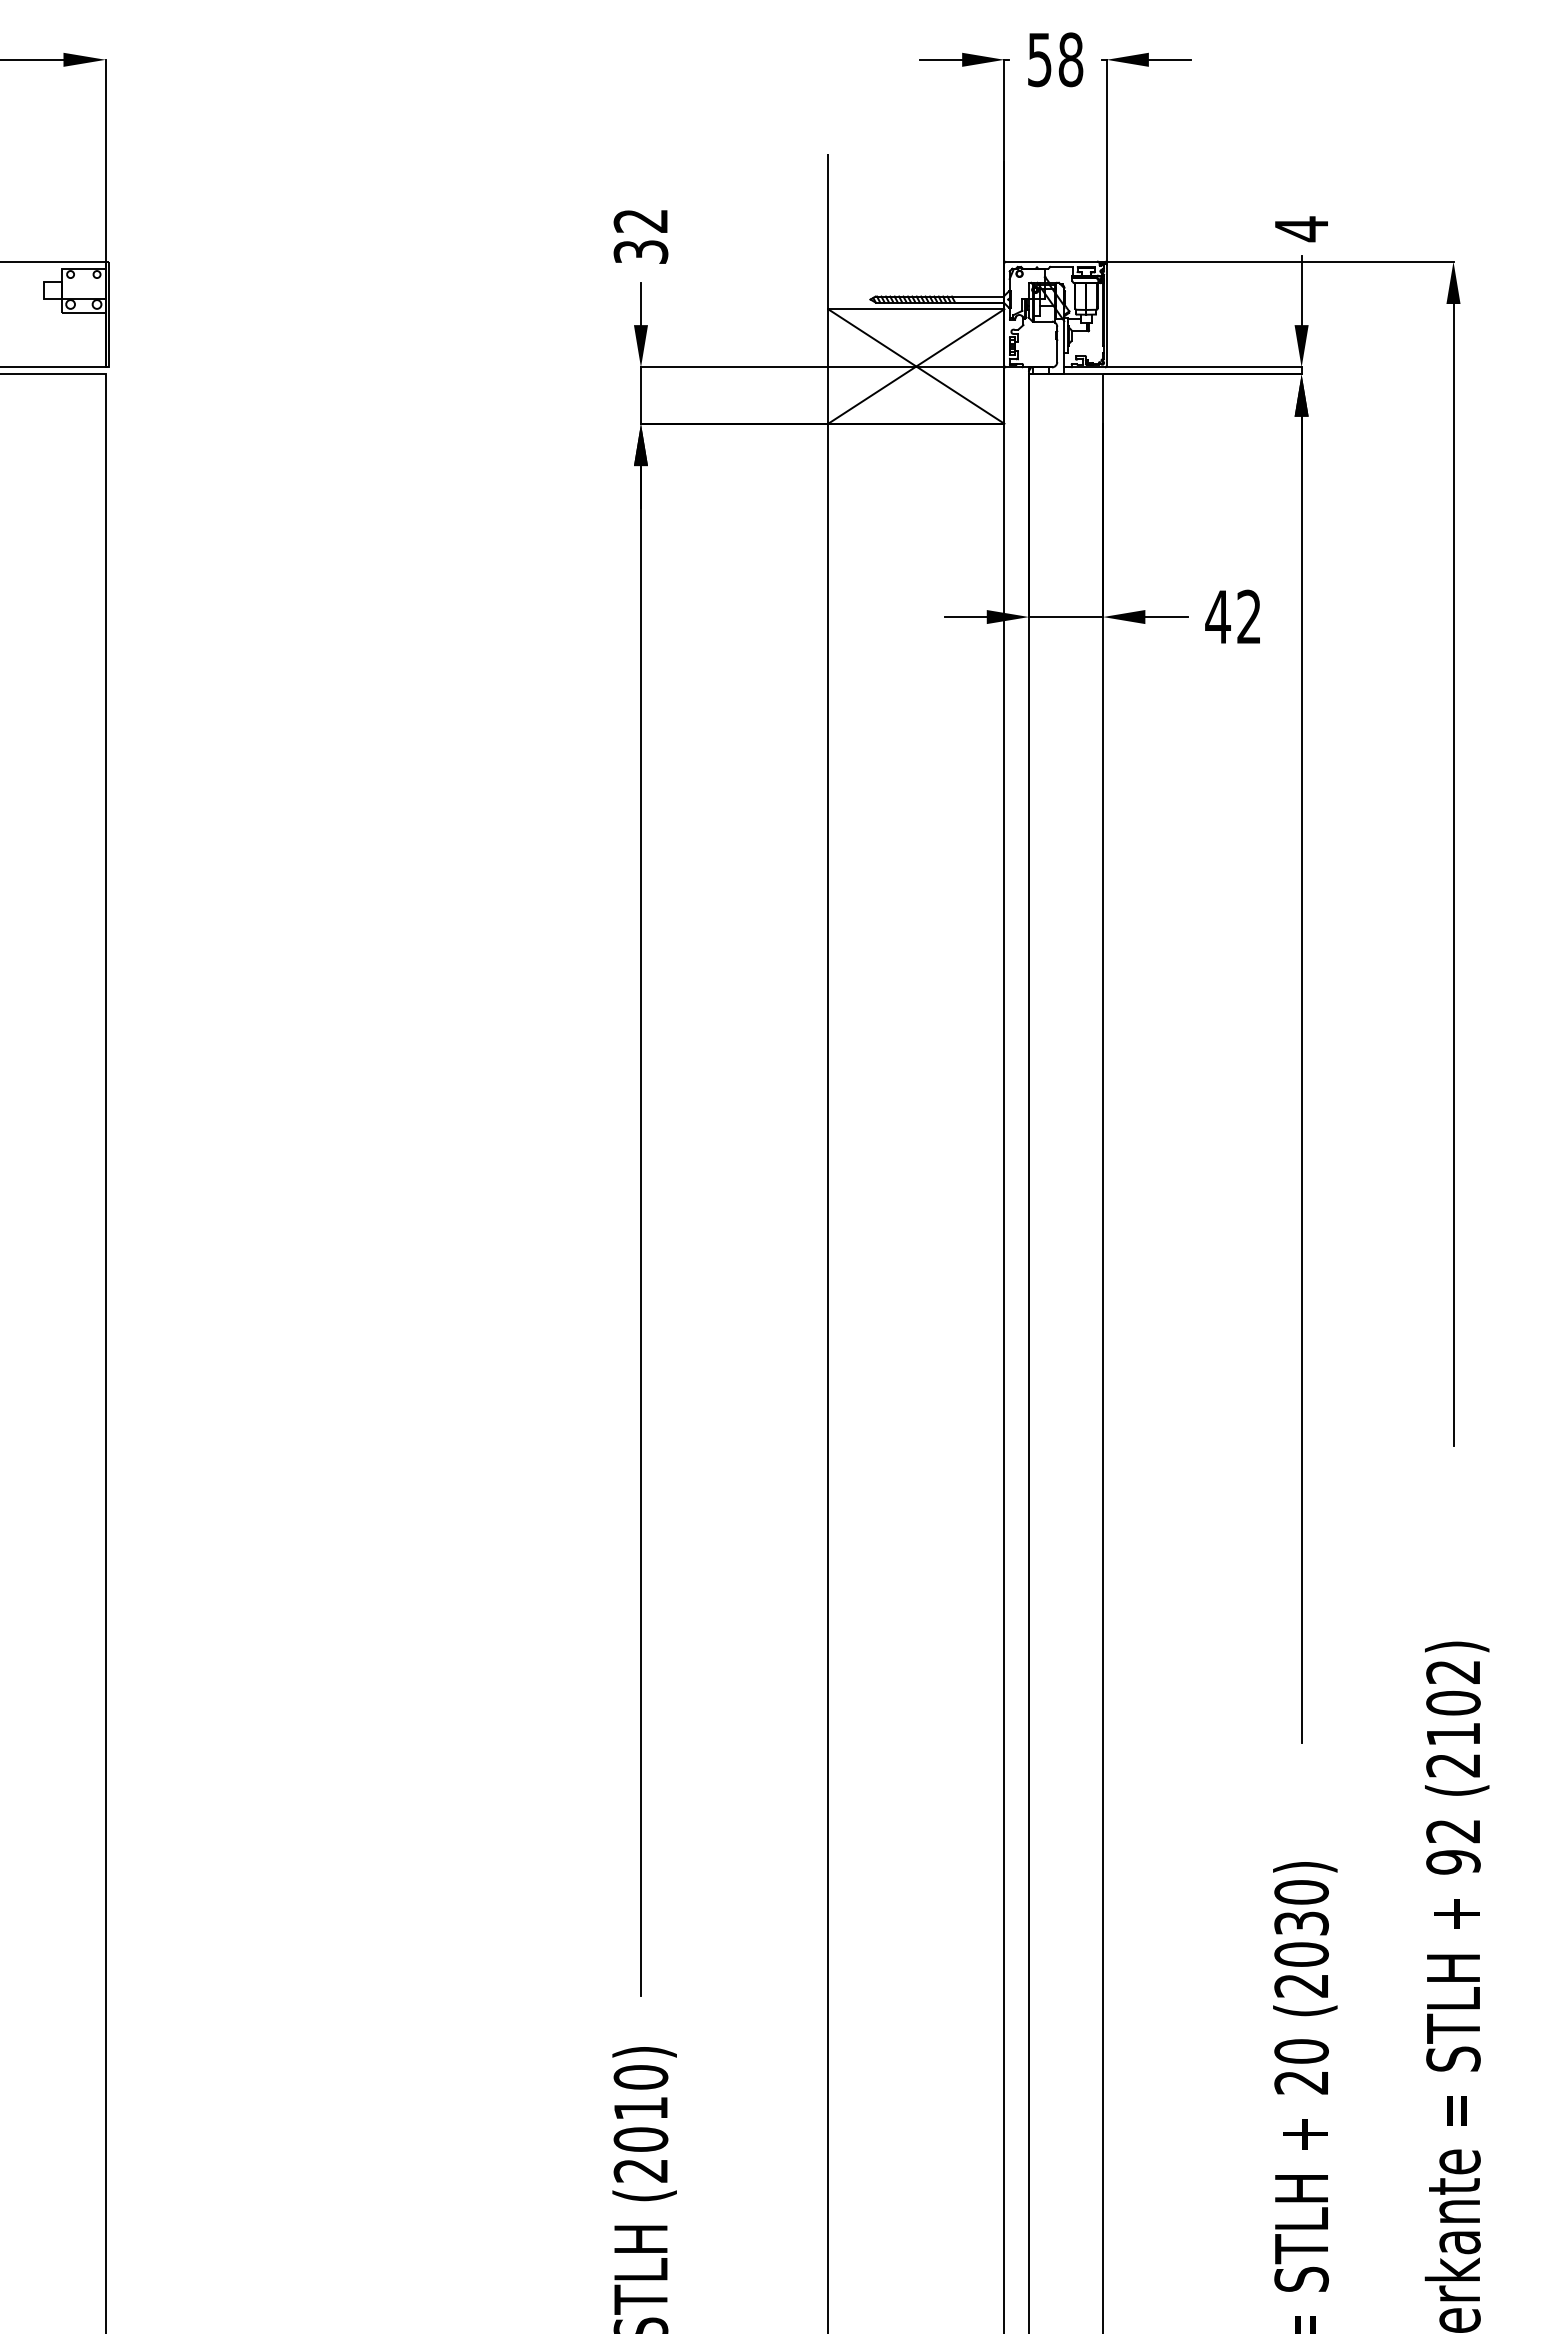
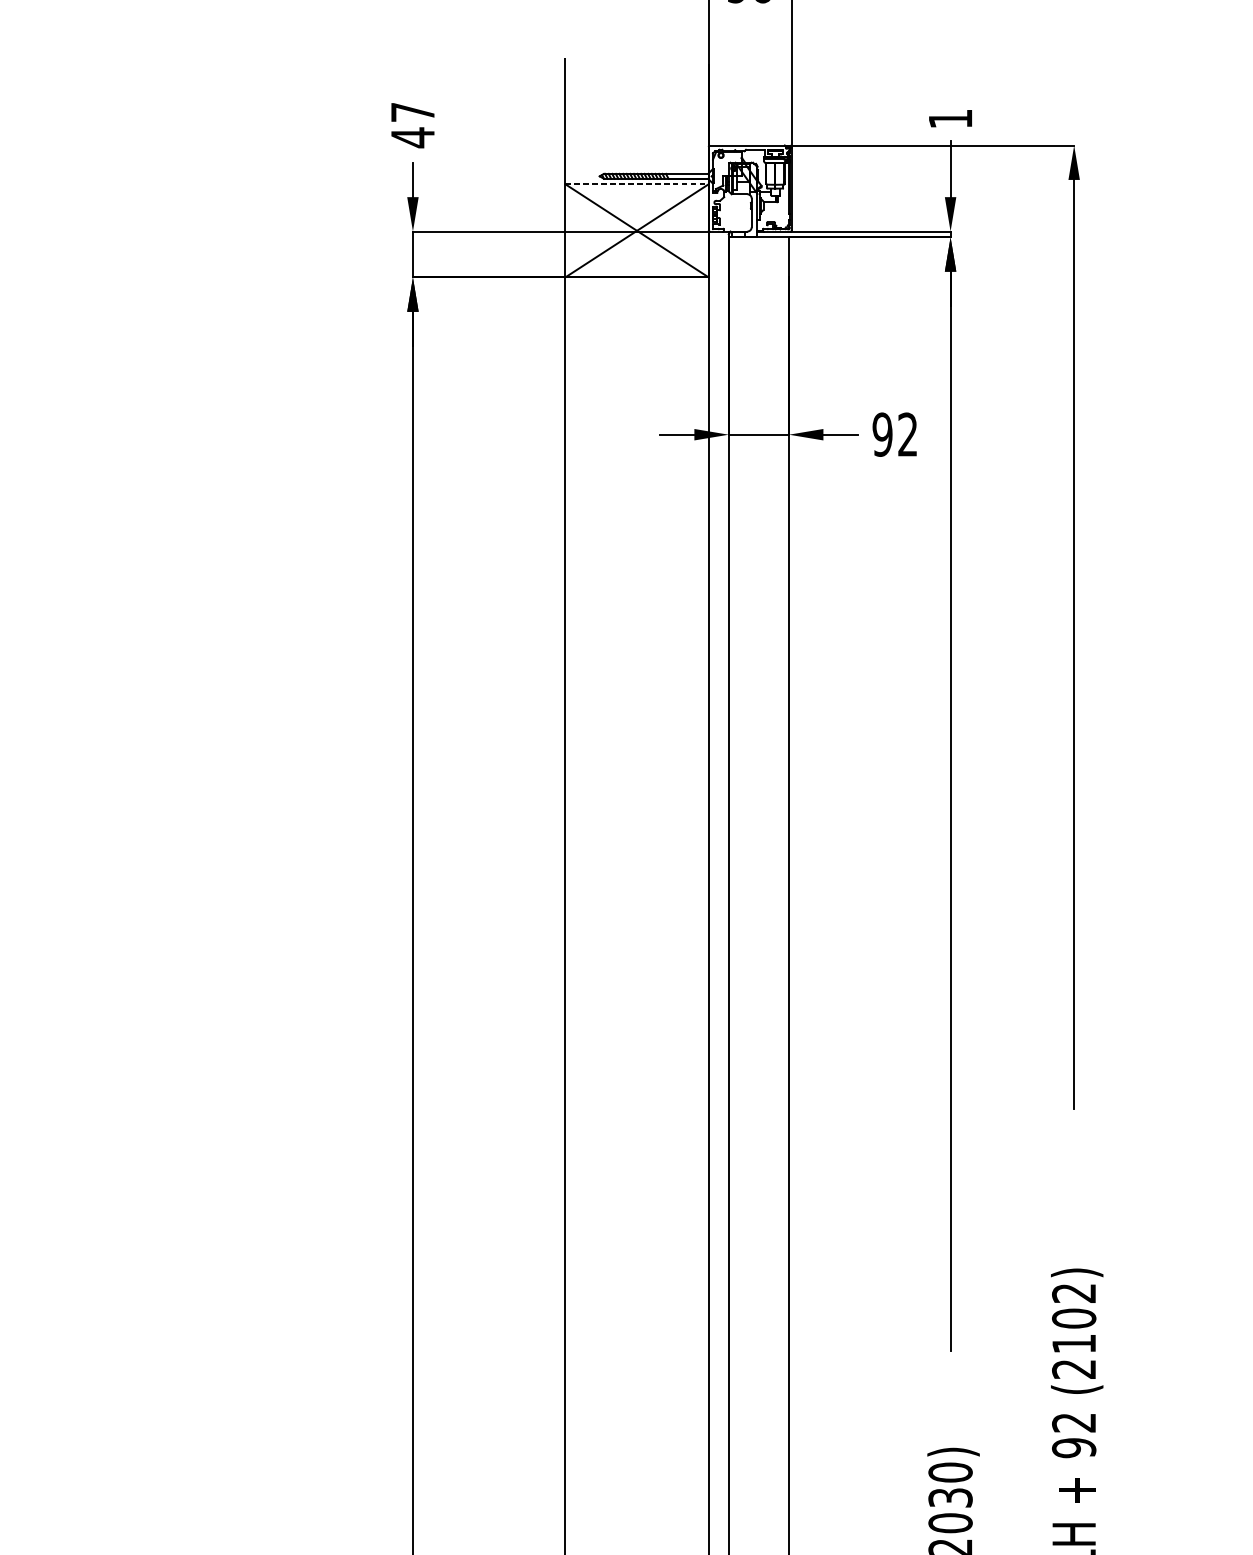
text: (1301, 229) -> (950, 119), 4 -> 1
text: (640, 237) -> (412, 125), 32 -> 47
line: (916, 309) -> (637, 184), solid -> dashed
text: (1217, 616) -> (882, 434), 42 -> 92

